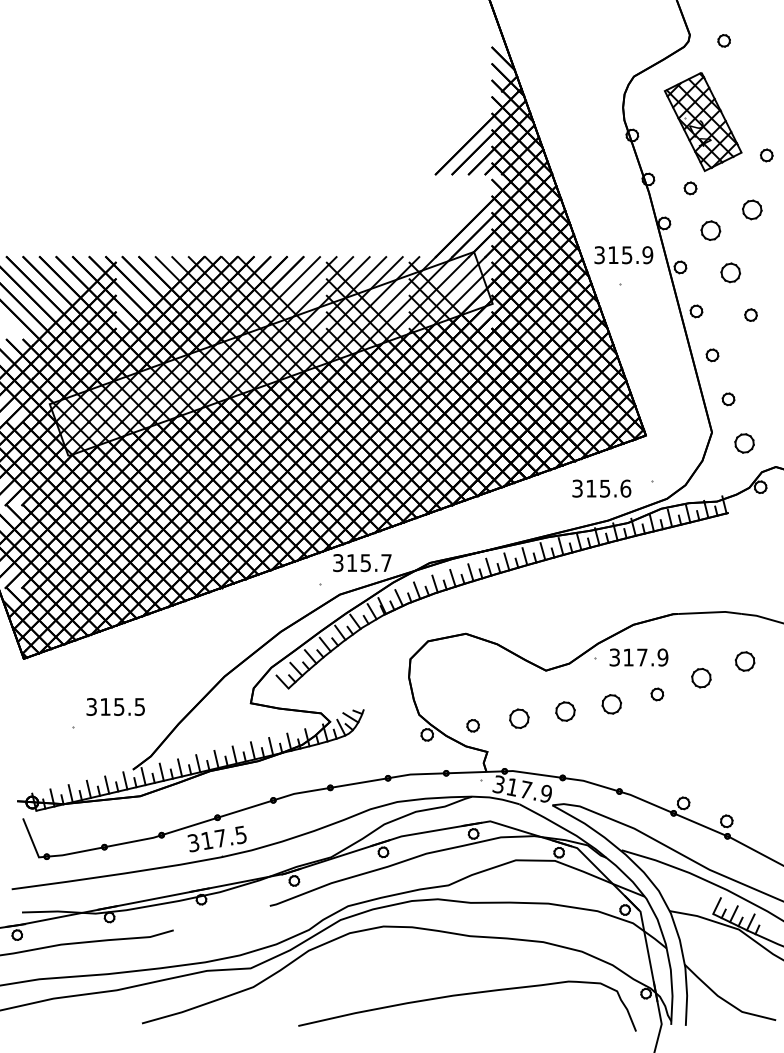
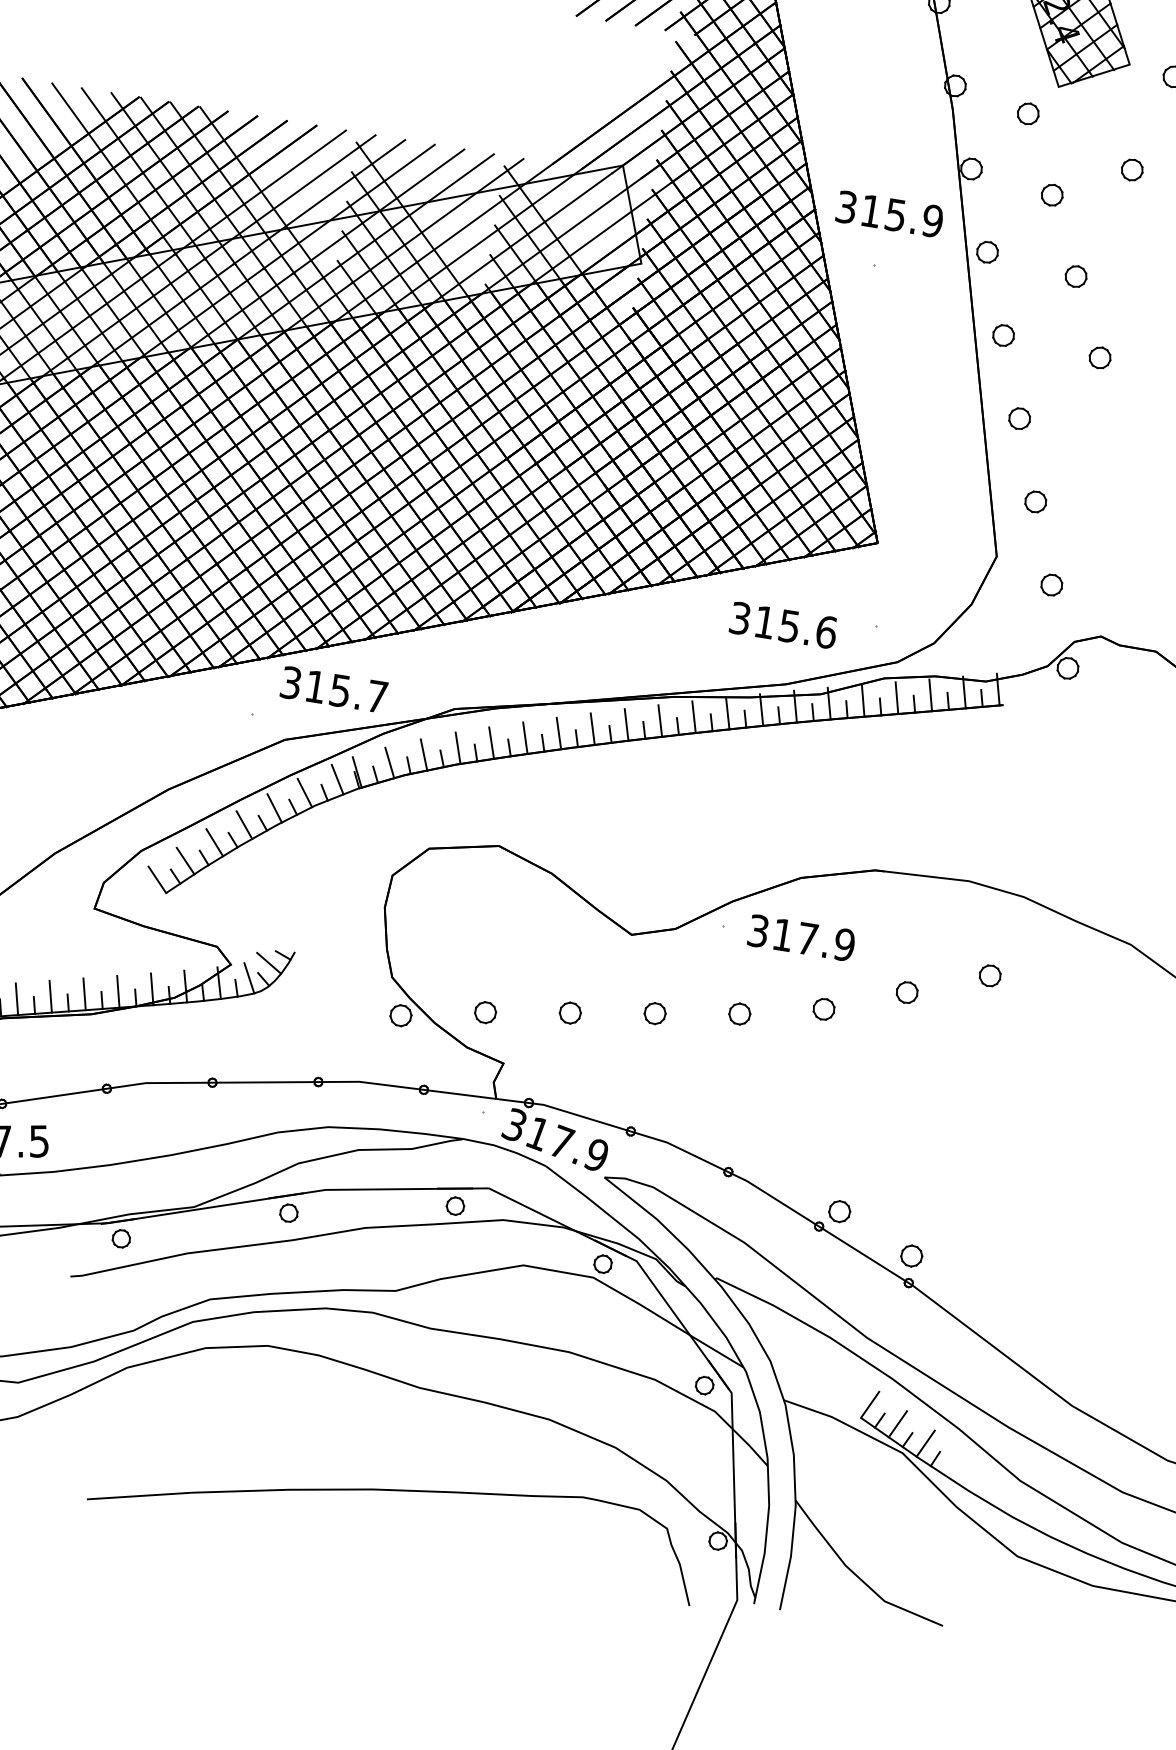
part: (751, 209) -> (1131, 169), size x0.62
part: (710, 230) -> (1051, 194), size x0.62
part: (730, 272) -> (1075, 275), size x0.62
part: (744, 442) -> (1051, 583), size x0.62
part: (744, 661) -> (989, 975), size x0.62
part: (700, 677) -> (905, 991), size x0.62
part: (611, 704) -> (739, 1014), size x0.62
part: (565, 711) -> (654, 1013), size x0.62
part: (519, 718) -> (570, 1012), size x0.62

